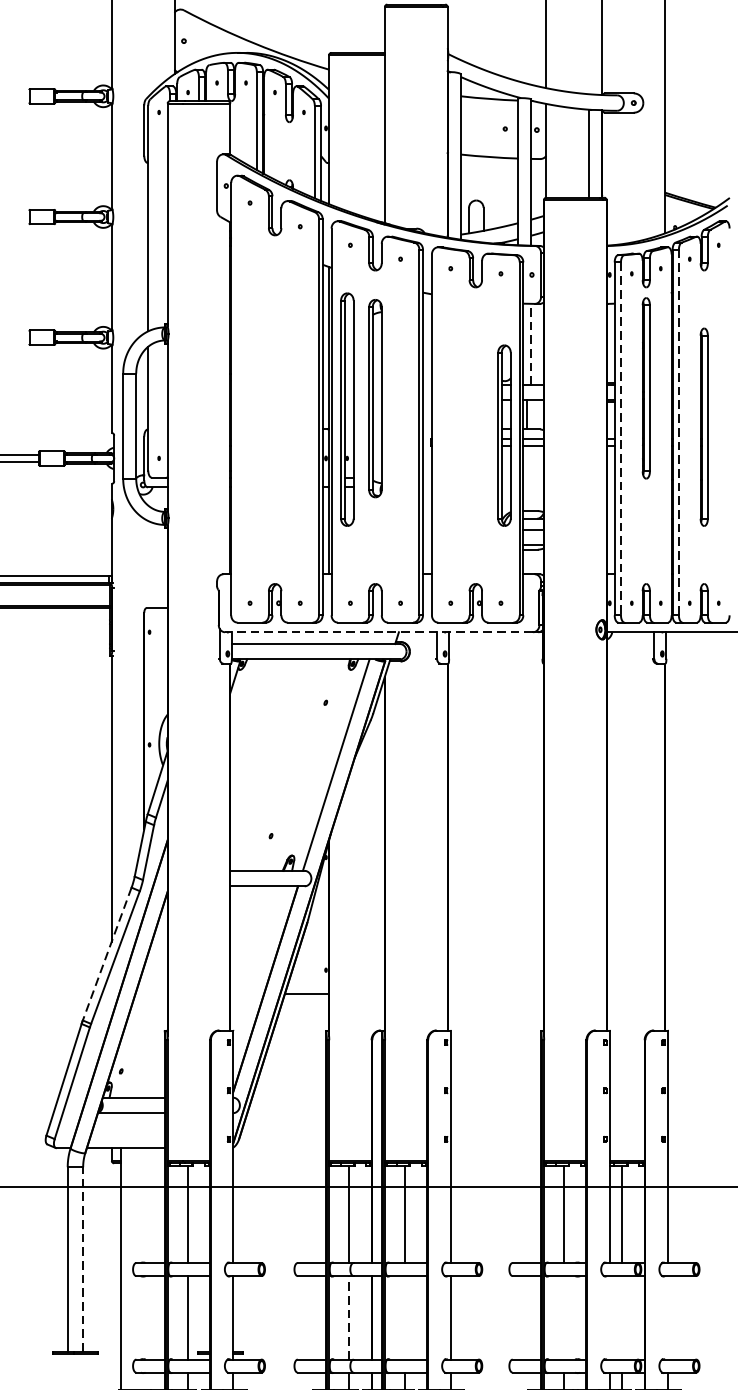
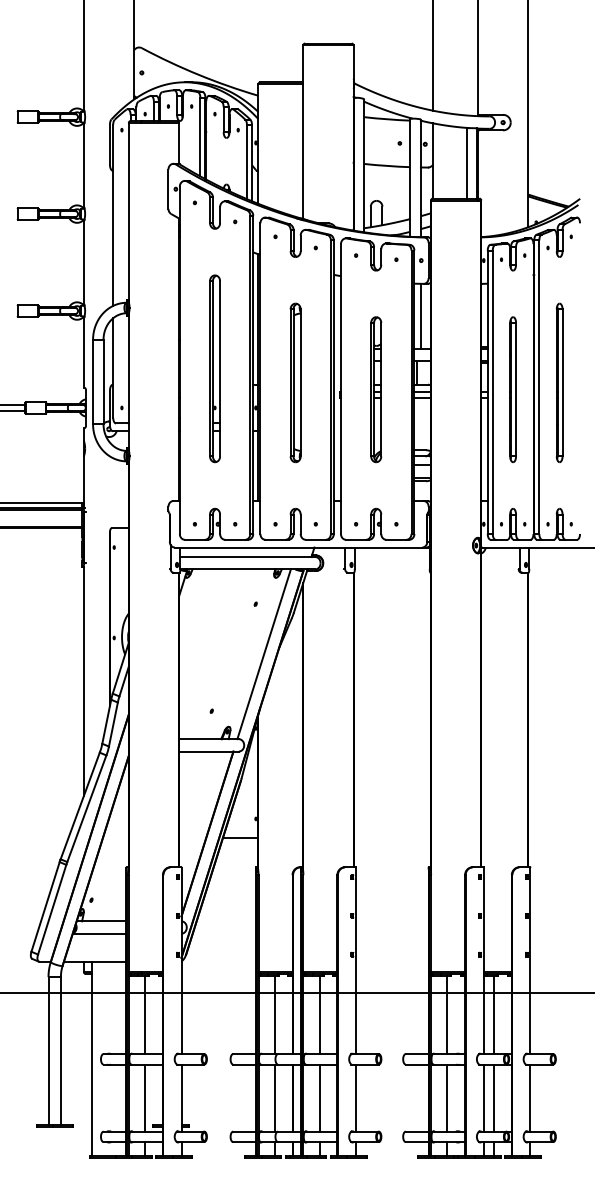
line: (530, 344) -> (420, 316), dashed -> solid
part: (645, 388) -> (512, 389), moved
part: (375, 398) -> (295, 382), moved
part: (346, 409) -> (214, 368), moved
line: (679, 432) -> (539, 387), dashed -> solid
part: (504, 435) -> (376, 389), moved
line: (620, 439) -> (492, 392), dashed -> solid
line: (379, 632) -> (298, 547), dashed -> solid
line: (107, 953) -> (80, 805), dashed -> solid
line: (82, 1258) -> (60, 1050), dashed -> solid
line: (405, 1317) -> (319, 1097), added
line: (564, 1317) -> (447, 1097), added
line: (609, 1317) -> (483, 1097), added
line: (621, 1317) -> (493, 1097), added
line: (667, 1317) -> (530, 1097), added
line: (349, 1318) -> (274, 1098), dashed -> solid

